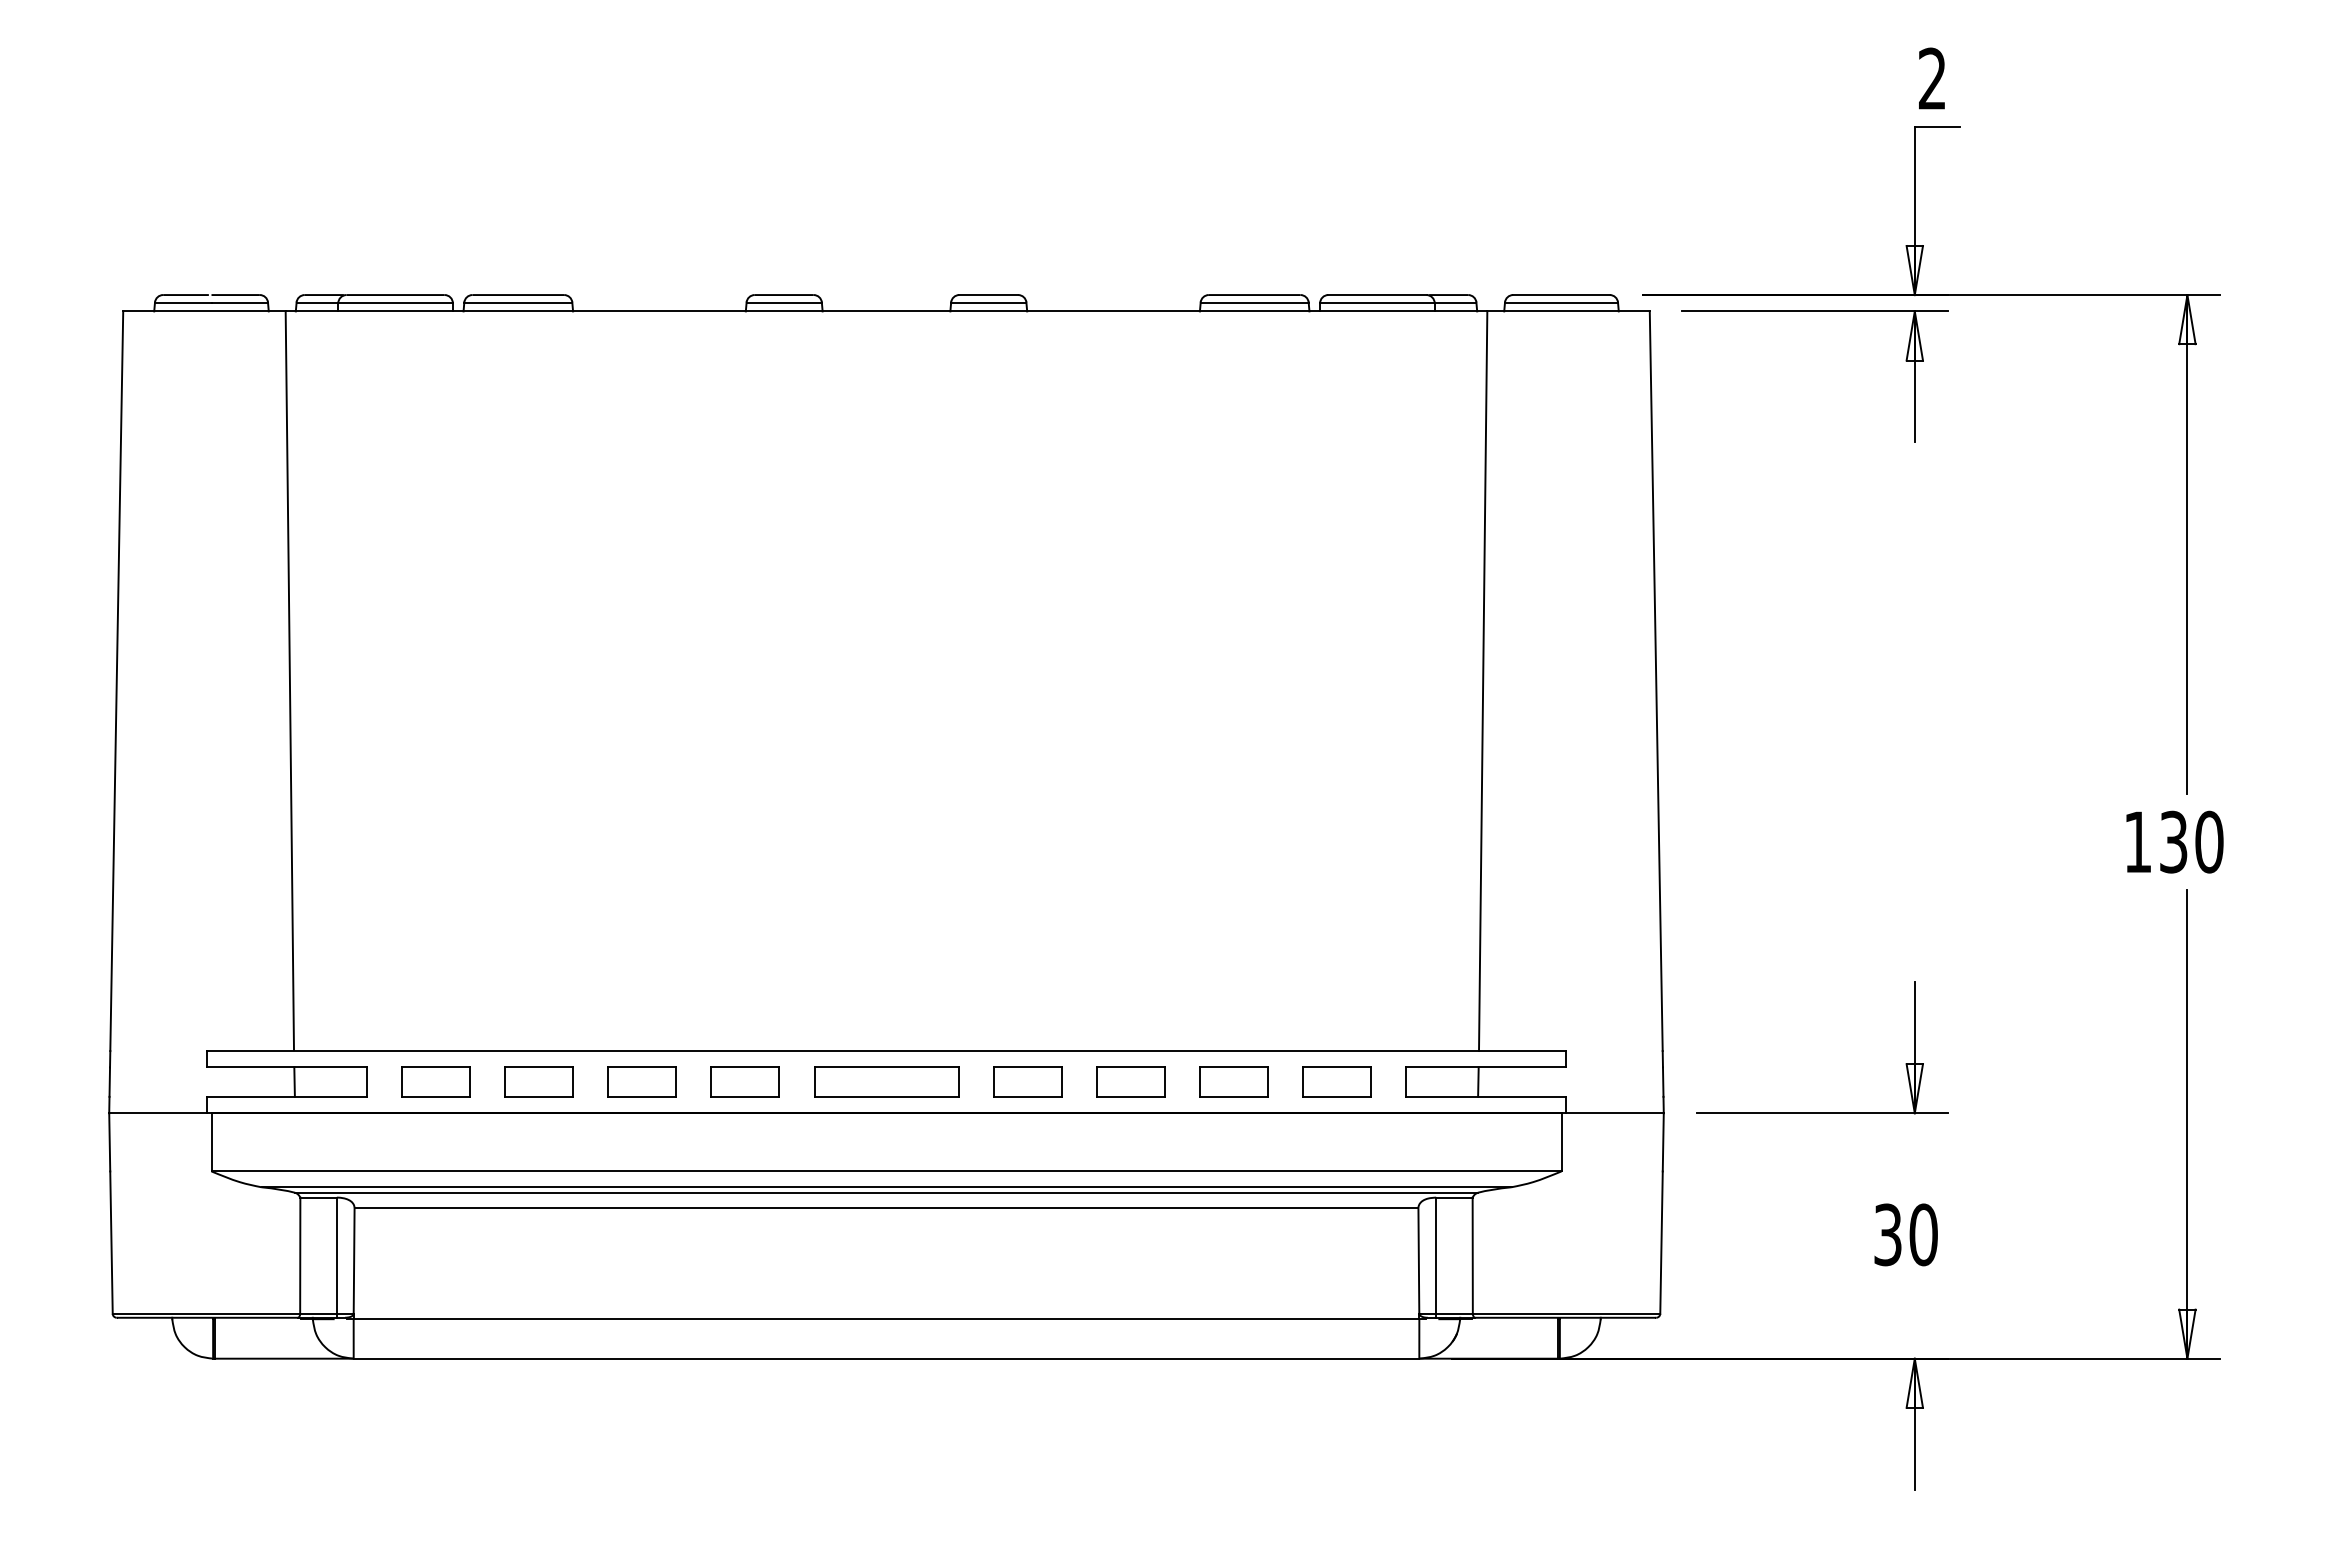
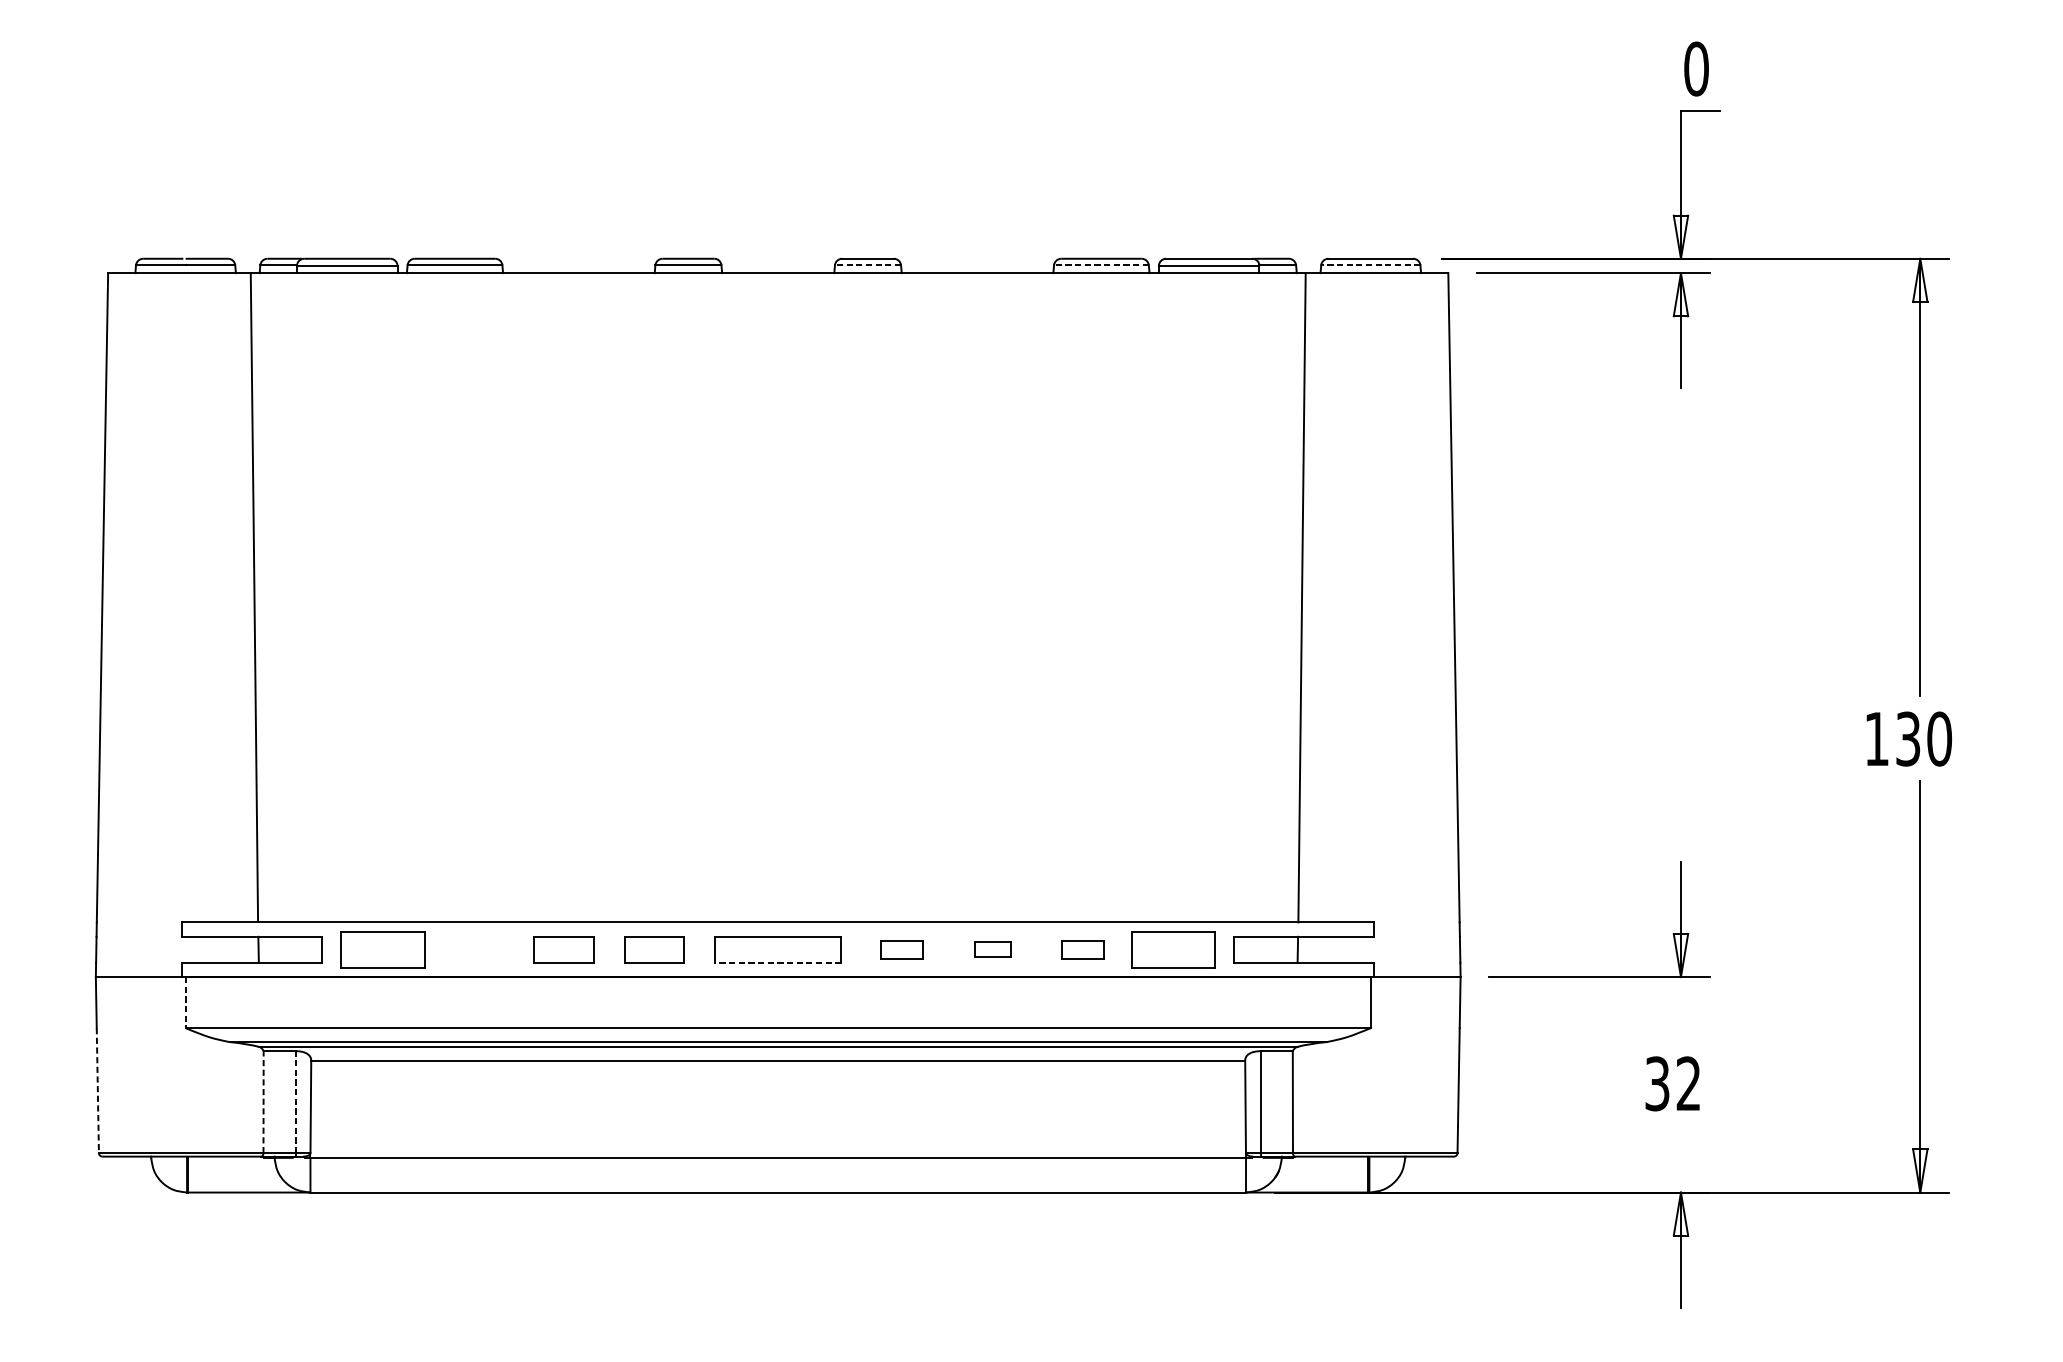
text: (1932, 78) -> (1696, 68), 2 -> 0
line: (988, 302) -> (867, 265), solid -> dashed
line: (1254, 302) -> (1101, 265), solid -> dashed
line: (1561, 302) -> (1370, 265), solid -> dashed
part: (435, 1081) -> (382, 949), size x1.4
part: (538, 1081) -> (472, 949), removed
part: (1027, 1081) -> (902, 949), size x0.7
part: (1130, 1081) -> (992, 949), size x0.6
part: (1233, 1081) -> (1082, 949), size x0.7
part: (1336, 1081) -> (1173, 949), size x1.4
line: (886, 1096) -> (778, 962), solid -> dashed
line: (211, 1142) -> (185, 1002), solid -> dashed
text: (1923, 1234) -> (1688, 1083), 30 -> 32
line: (111, 1243) -> (97, 1091), solid -> dashed
line: (300, 1255) -> (263, 1101), solid -> dashed
line: (336, 1255) -> (295, 1101), solid -> dashed

